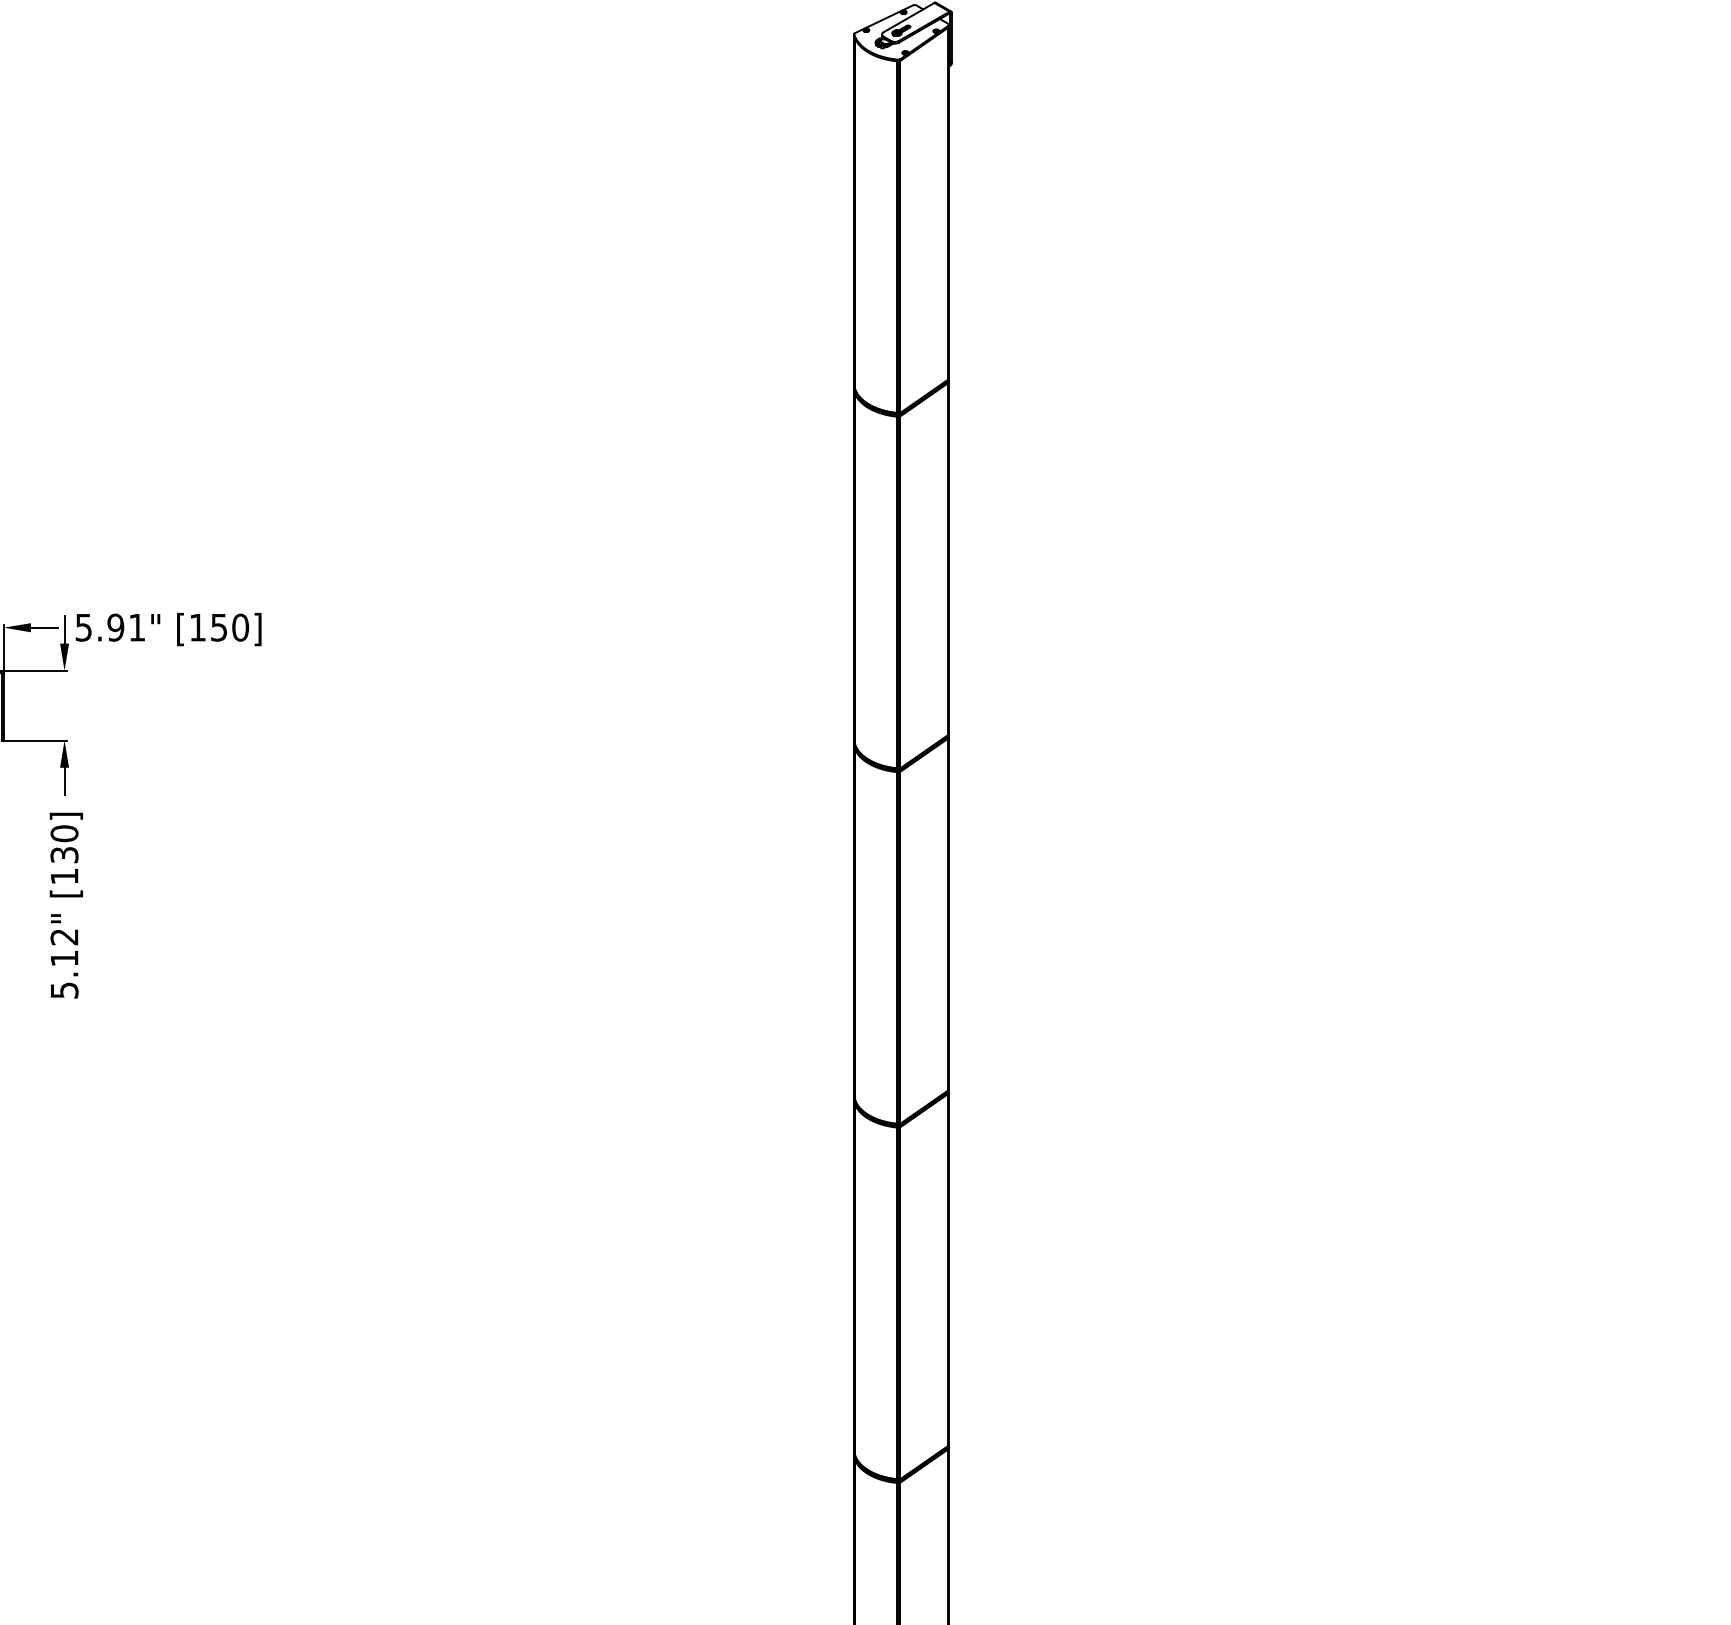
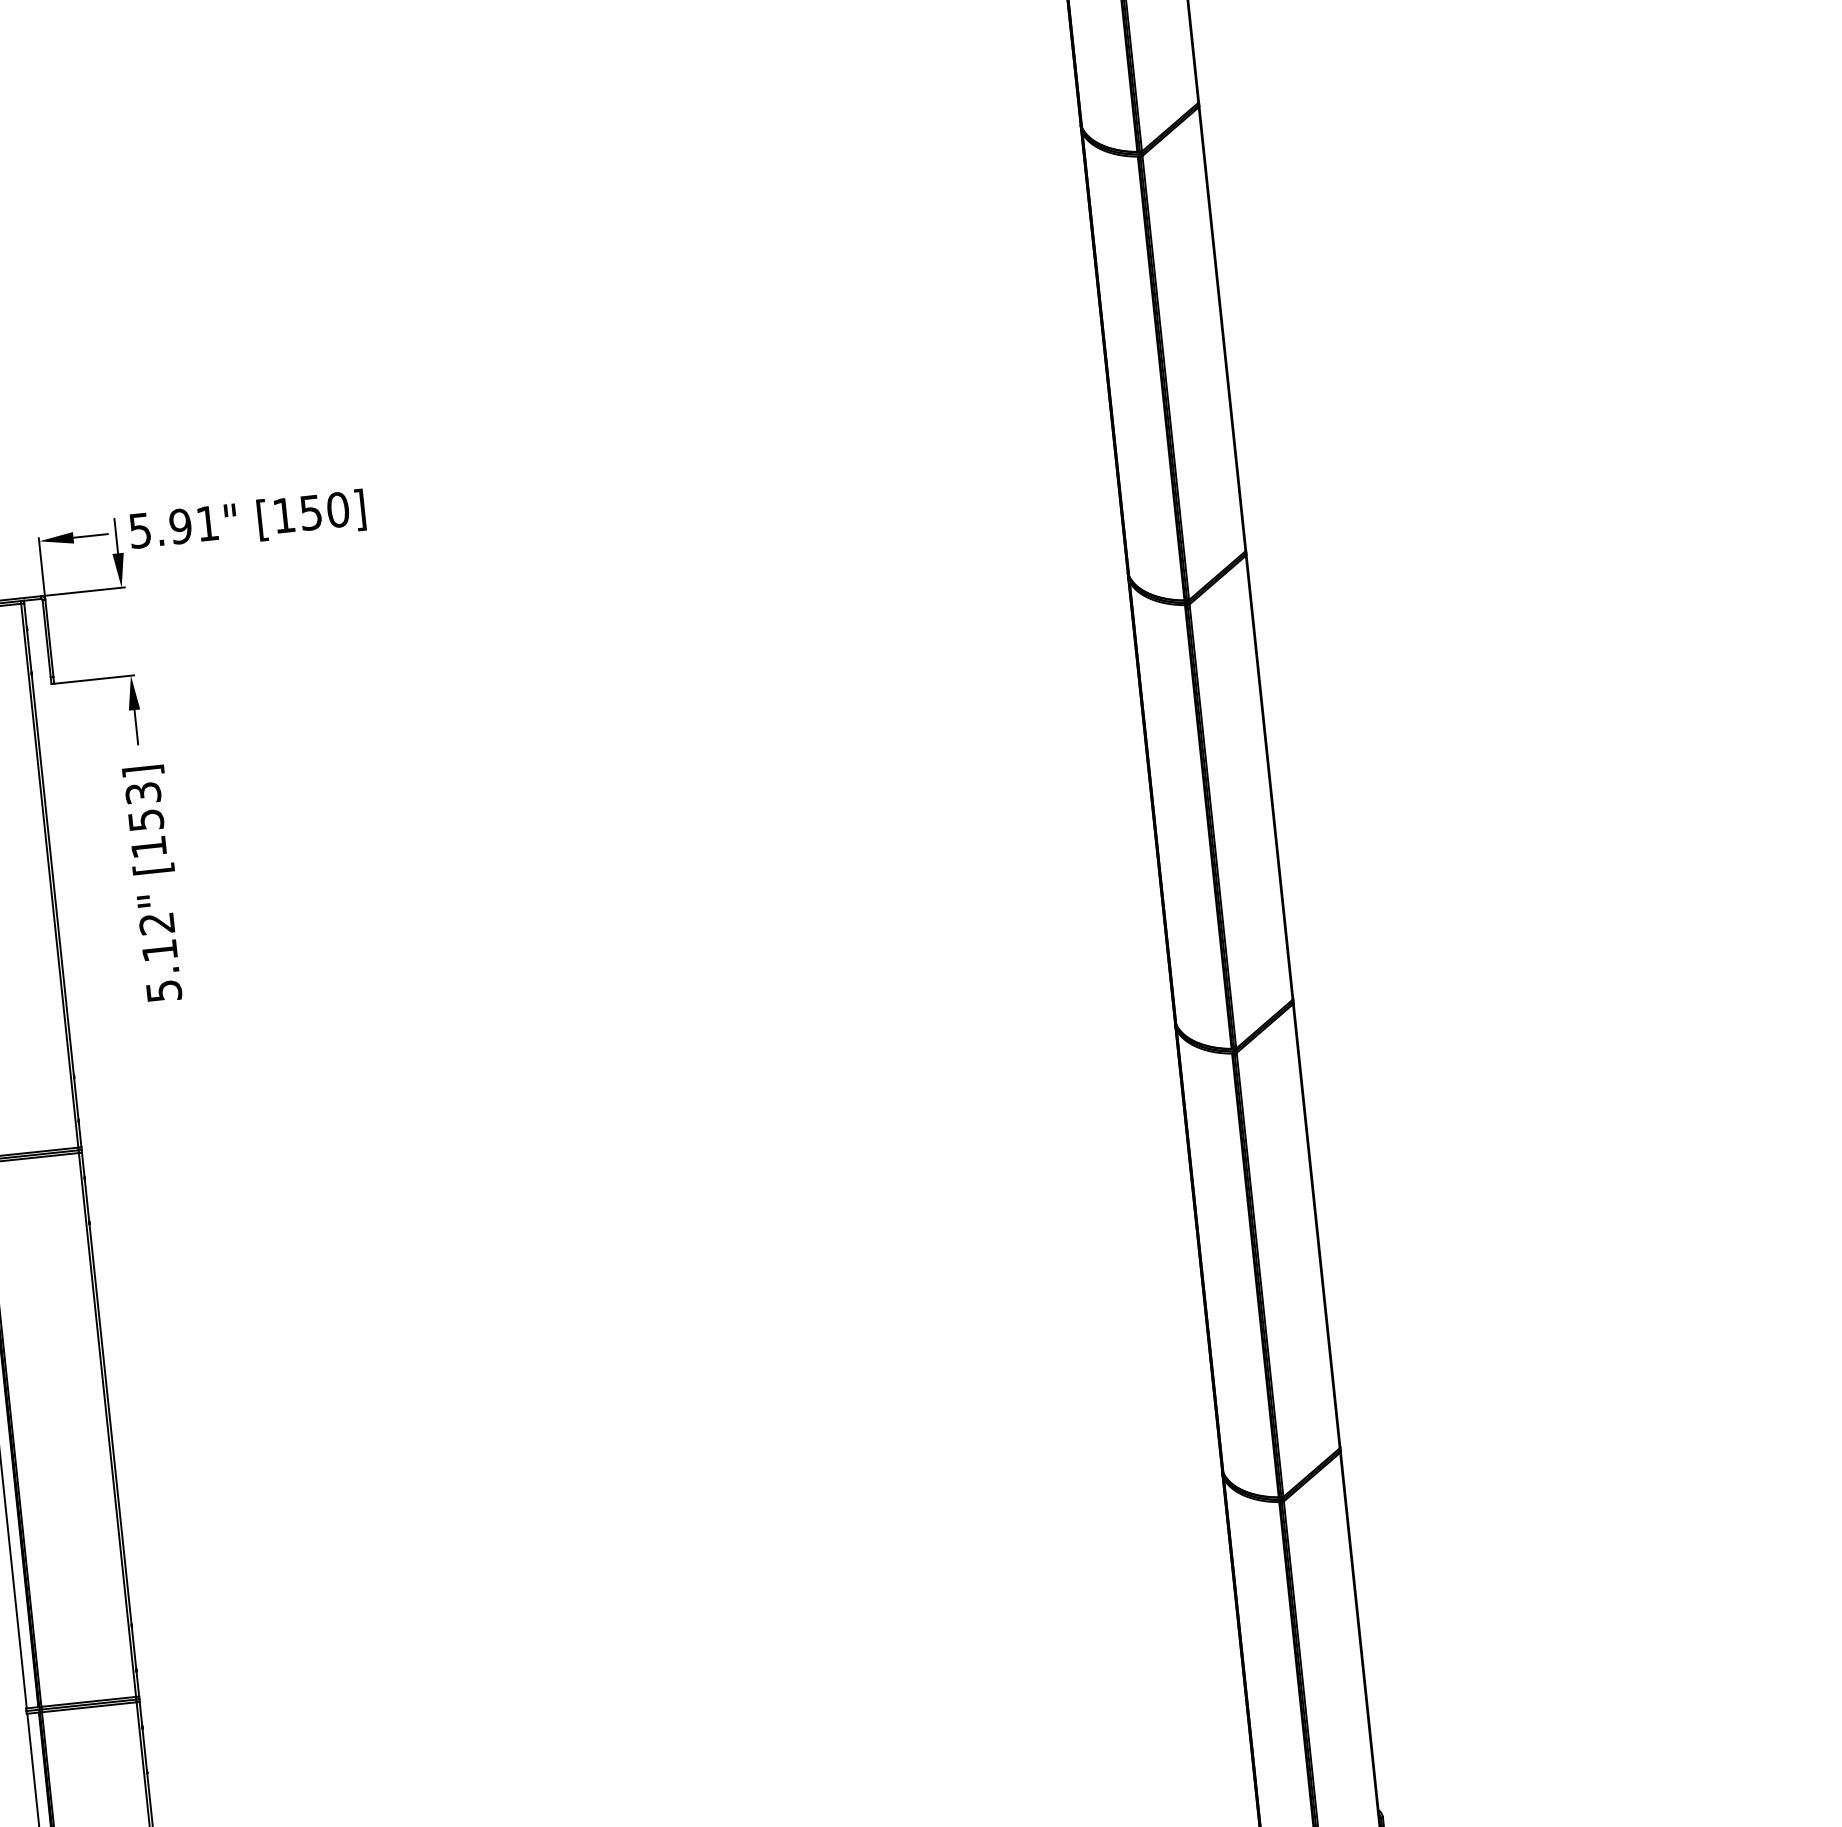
text: (64, 843) -> (144, 805), [130] -> [153]

